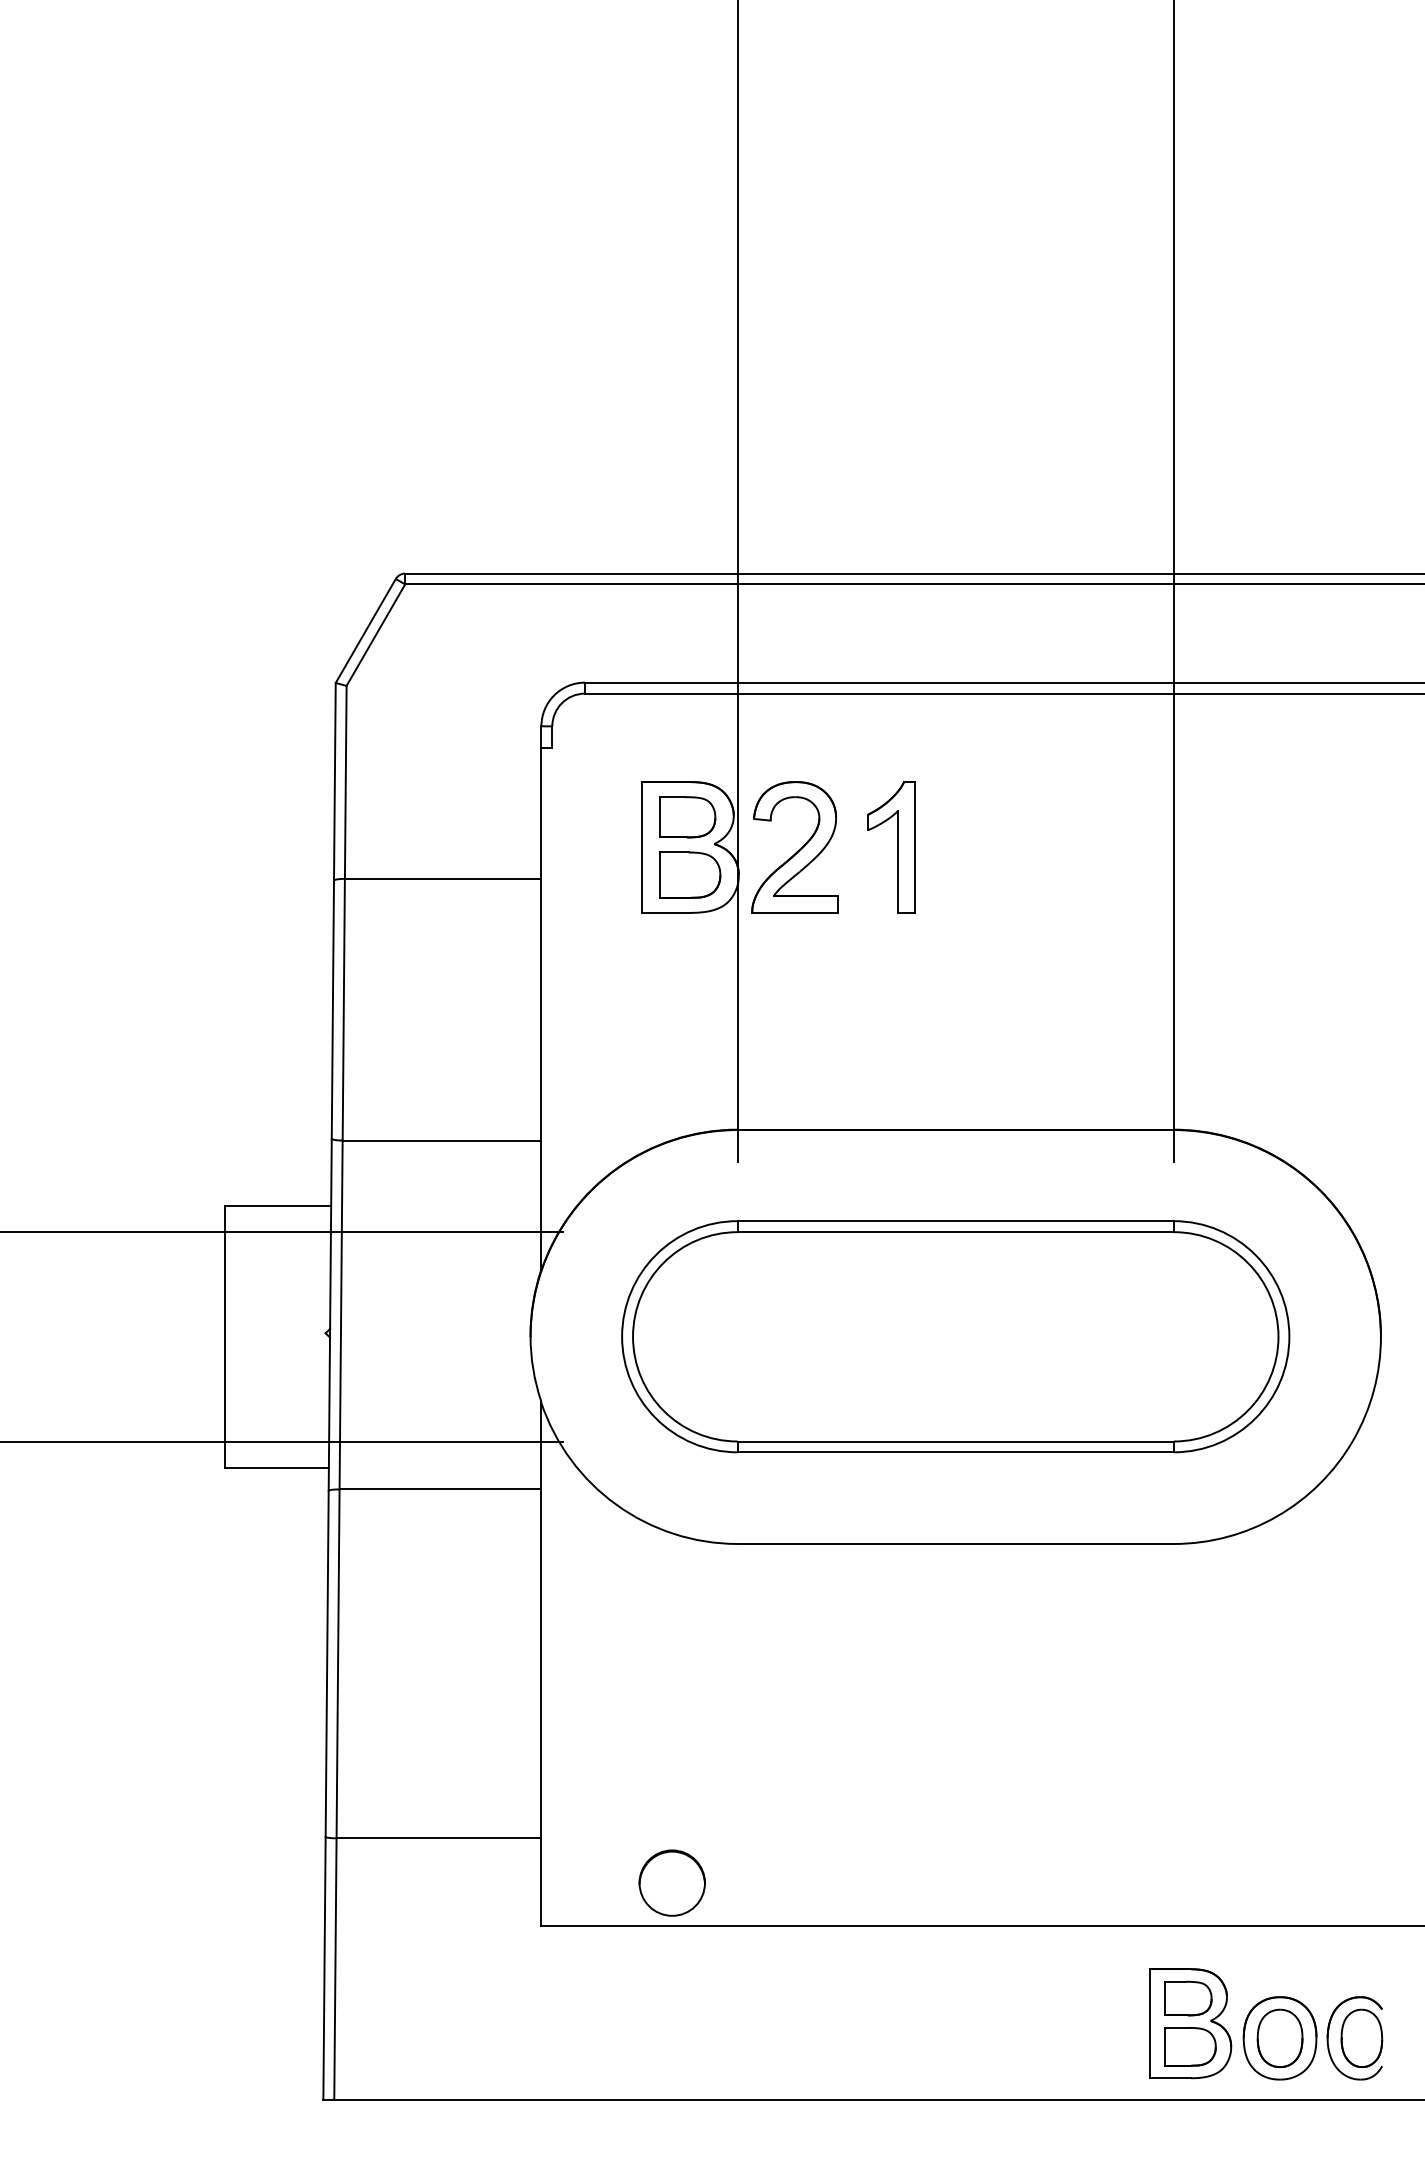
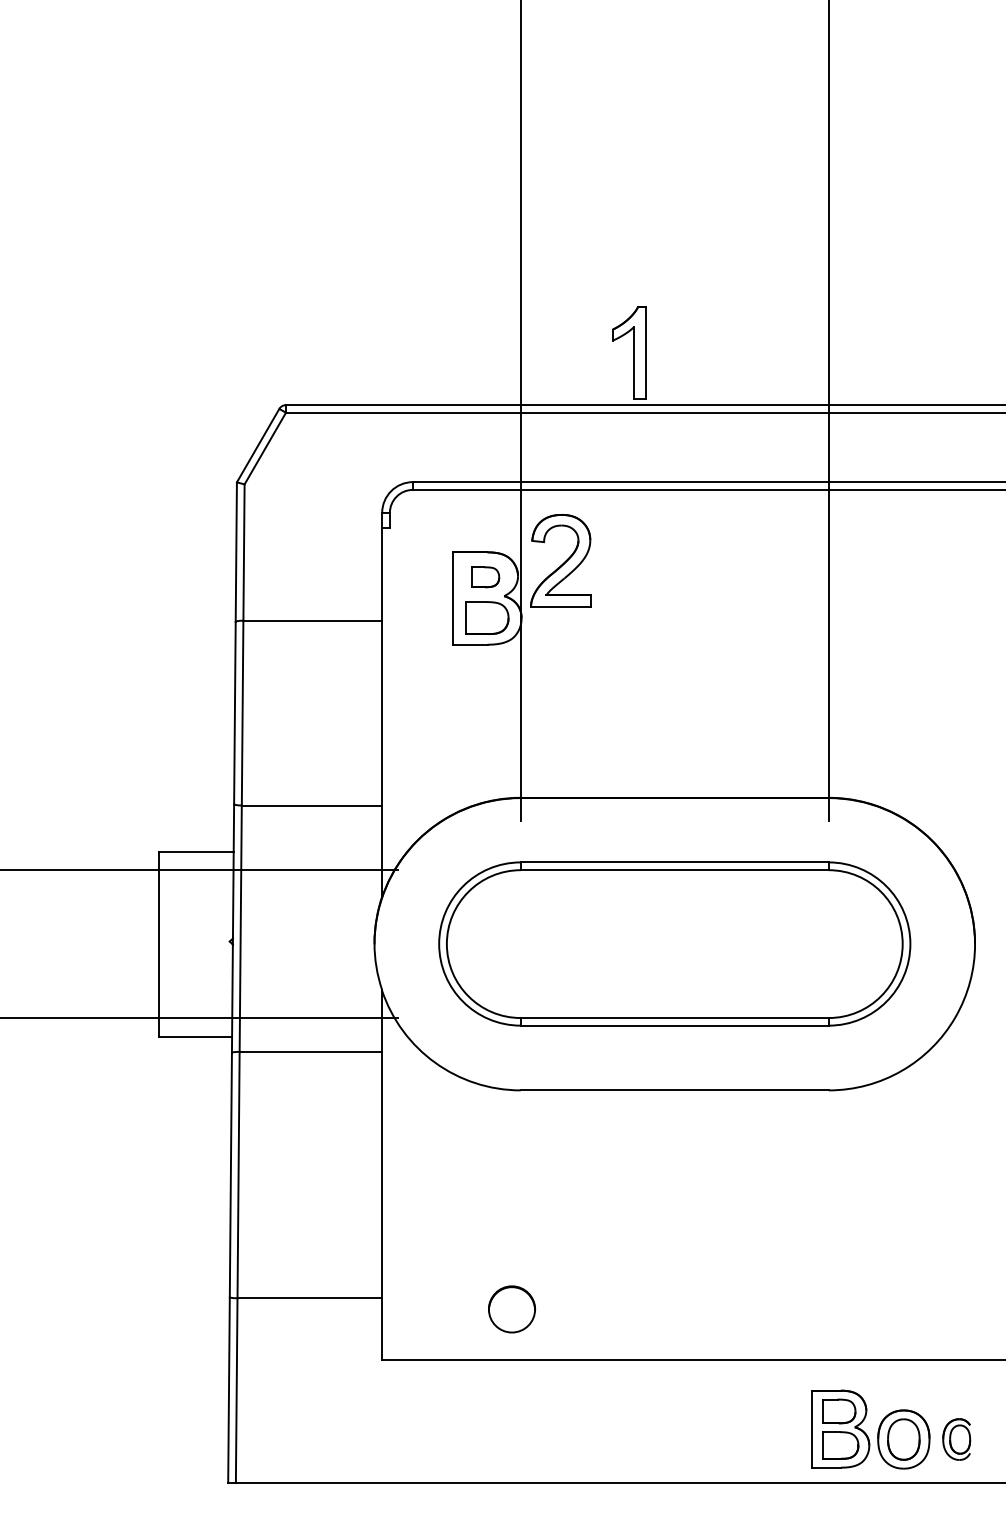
part: (687, 817) -> (485, 577), size x0.7
part: (794, 847) -> (560, 561), moved
part: (891, 847) -> (629, 352), moved
circle: (671, 1882) -> (511, 1308), moved
part: (1354, 2038) -> (956, 1439), size x0.7

